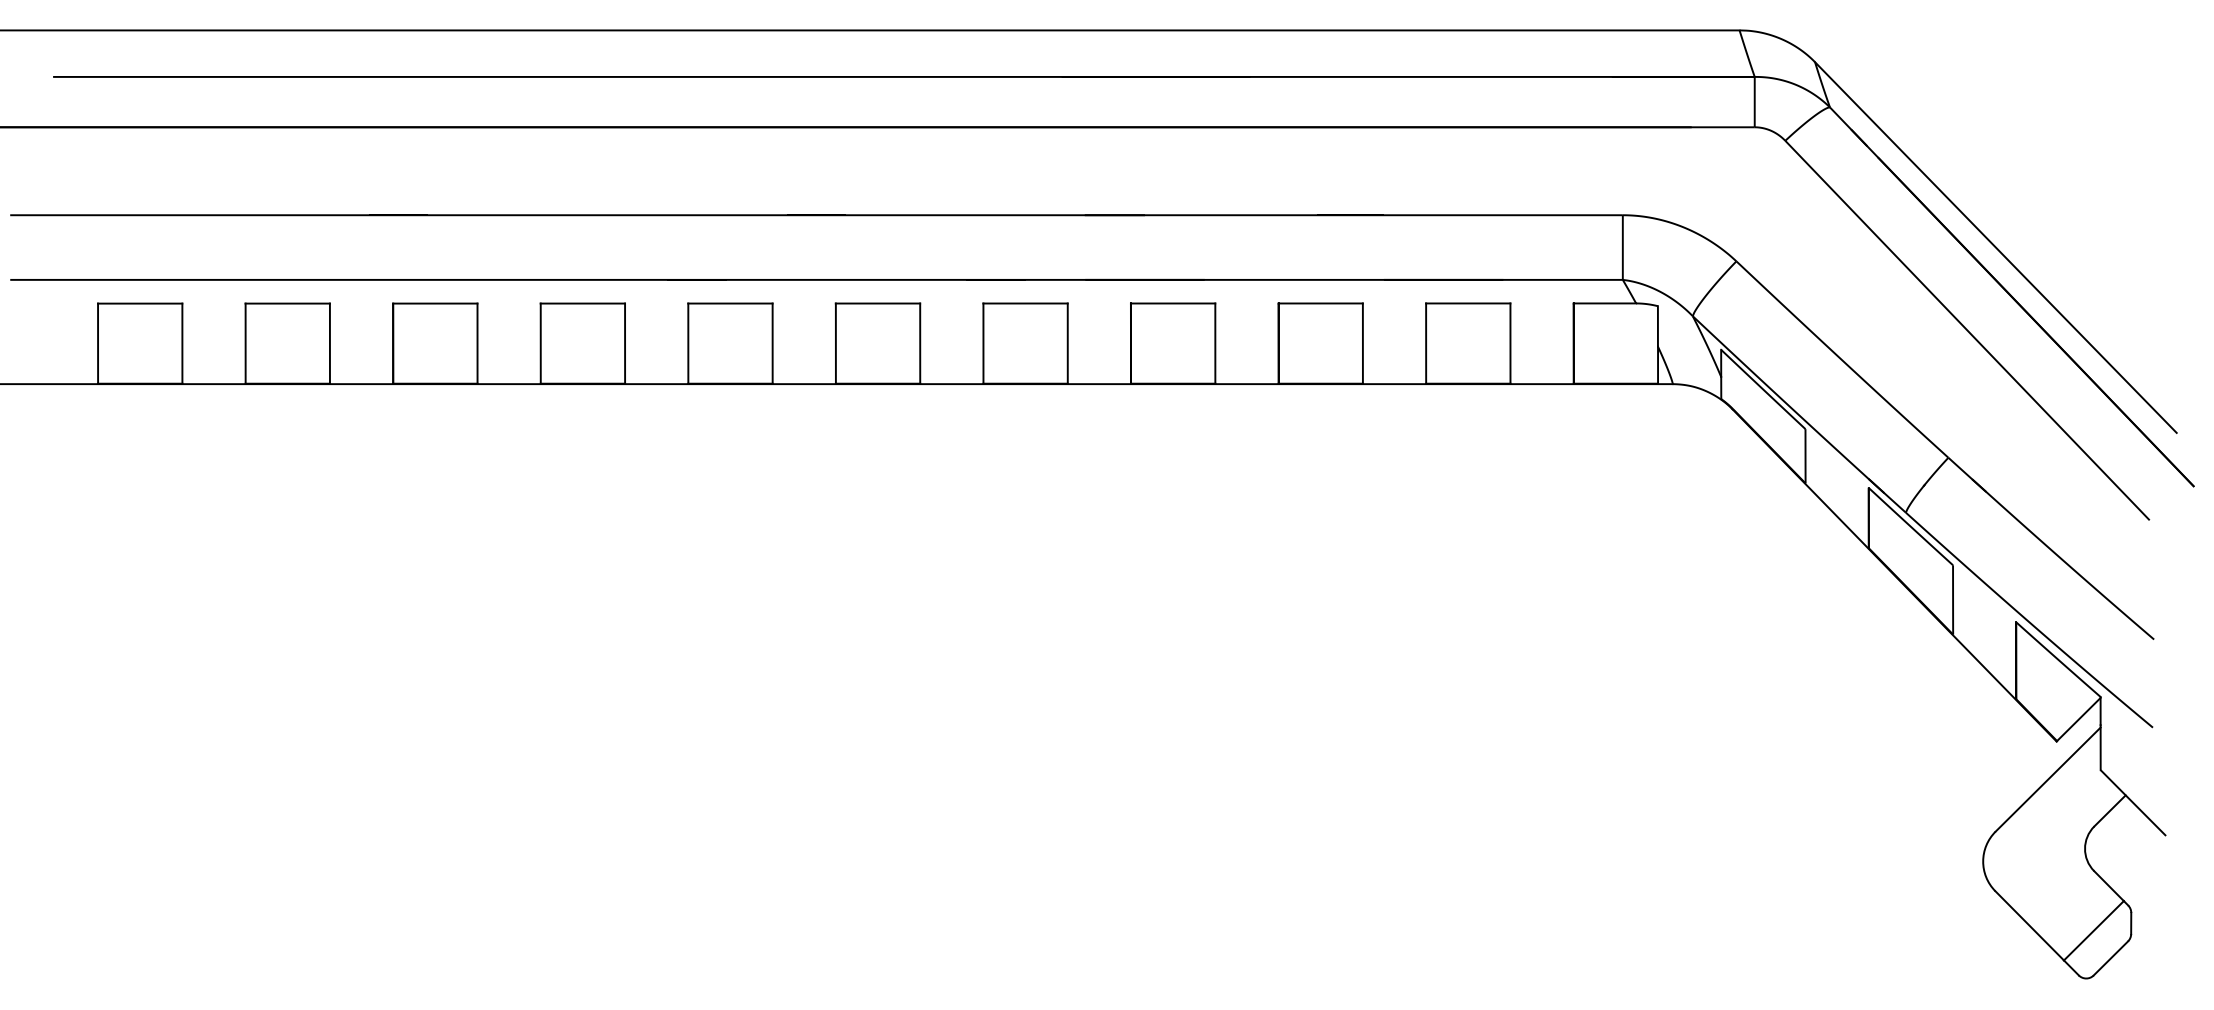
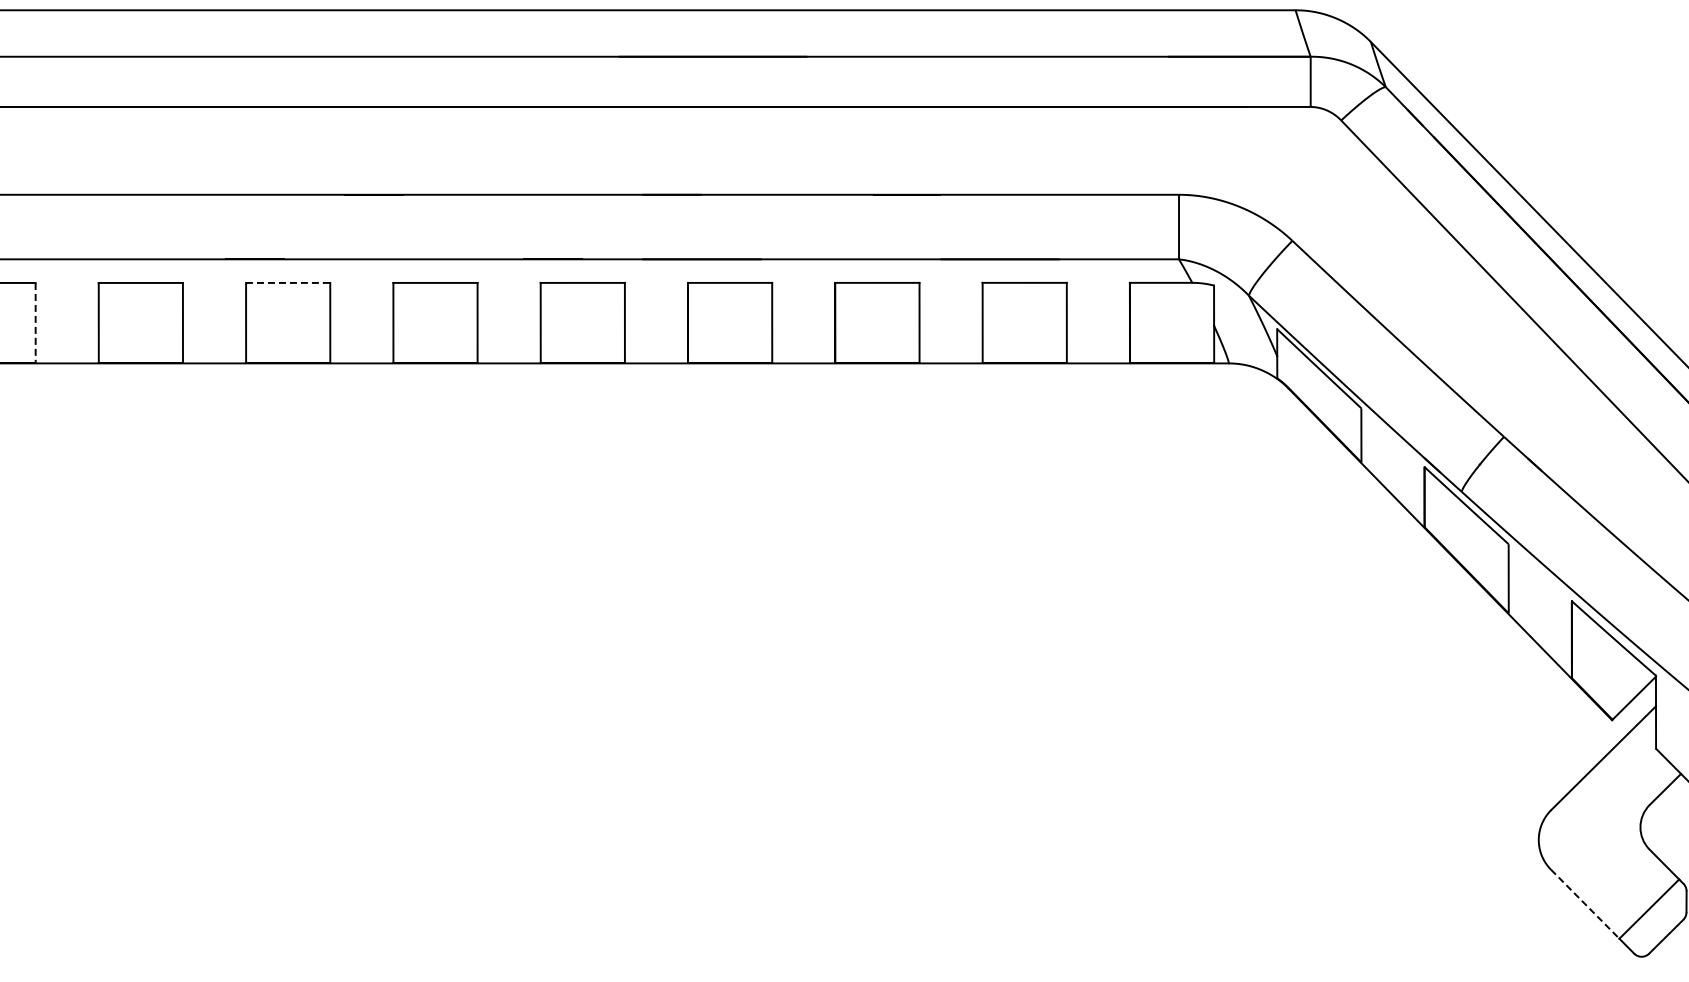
line: (730, 303) -> (288, 282), solid -> dashed
line: (477, 344) -> (35, 323), solid -> dashed
line: (2029, 925) -> (1584, 903), solid -> dashed

